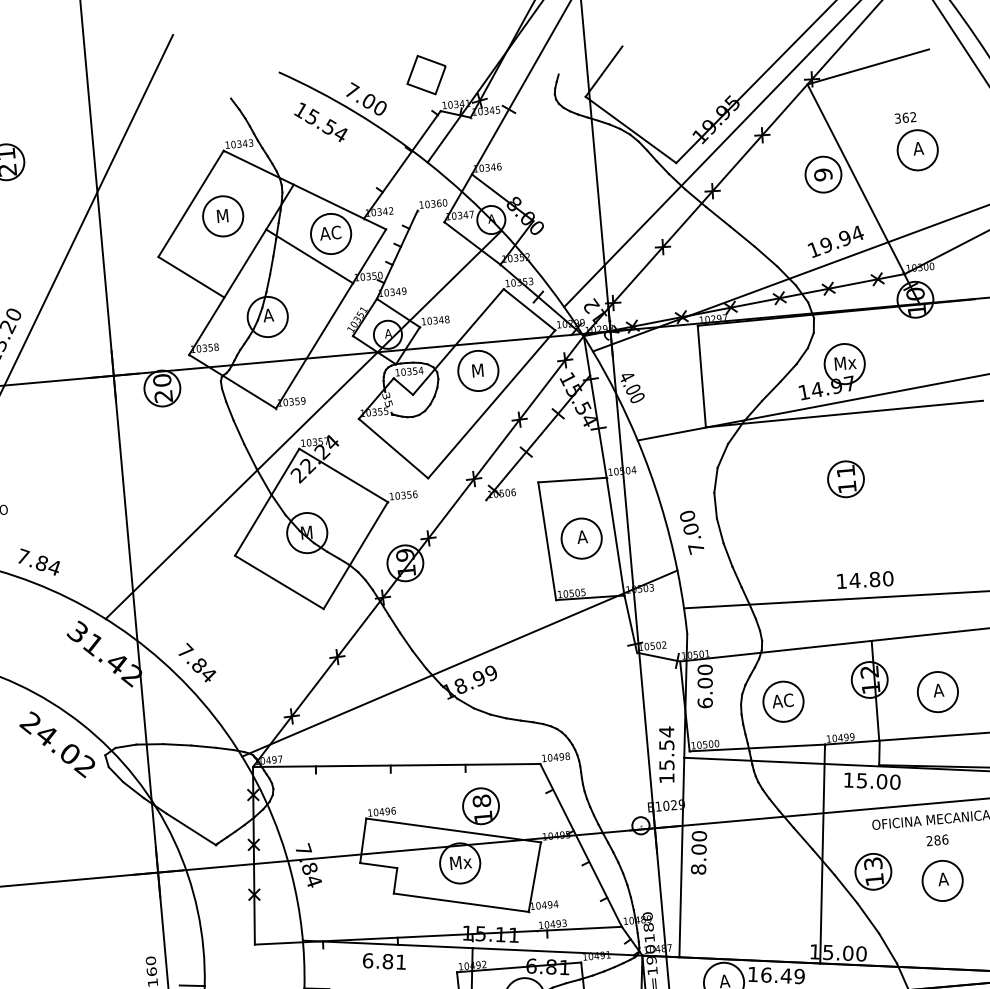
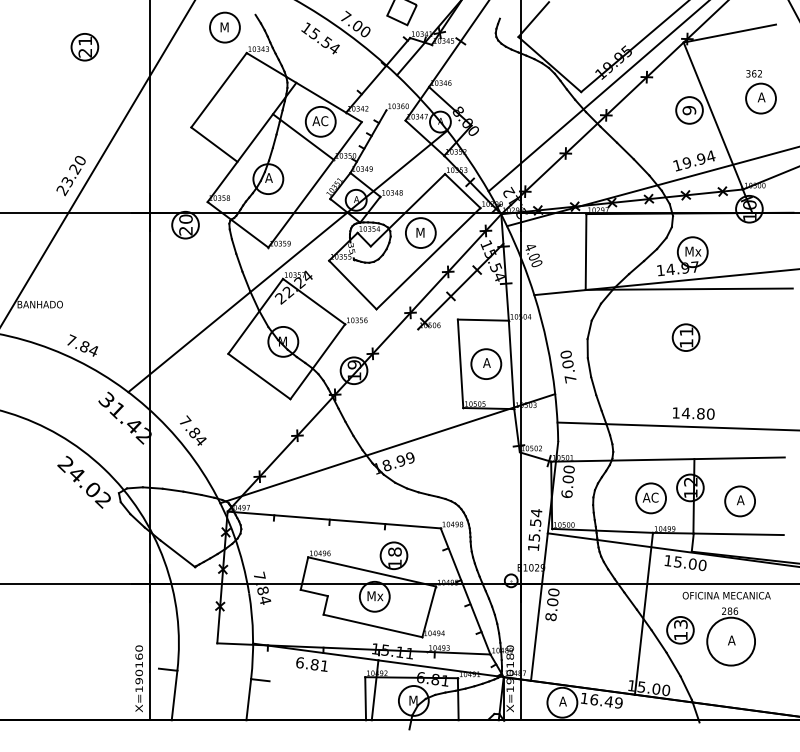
part: (222, 216) -> (224, 27), moved
part: (782, 702) -> (650, 498), moved
circle: (943, 880) -> (731, 641), size x1.6

